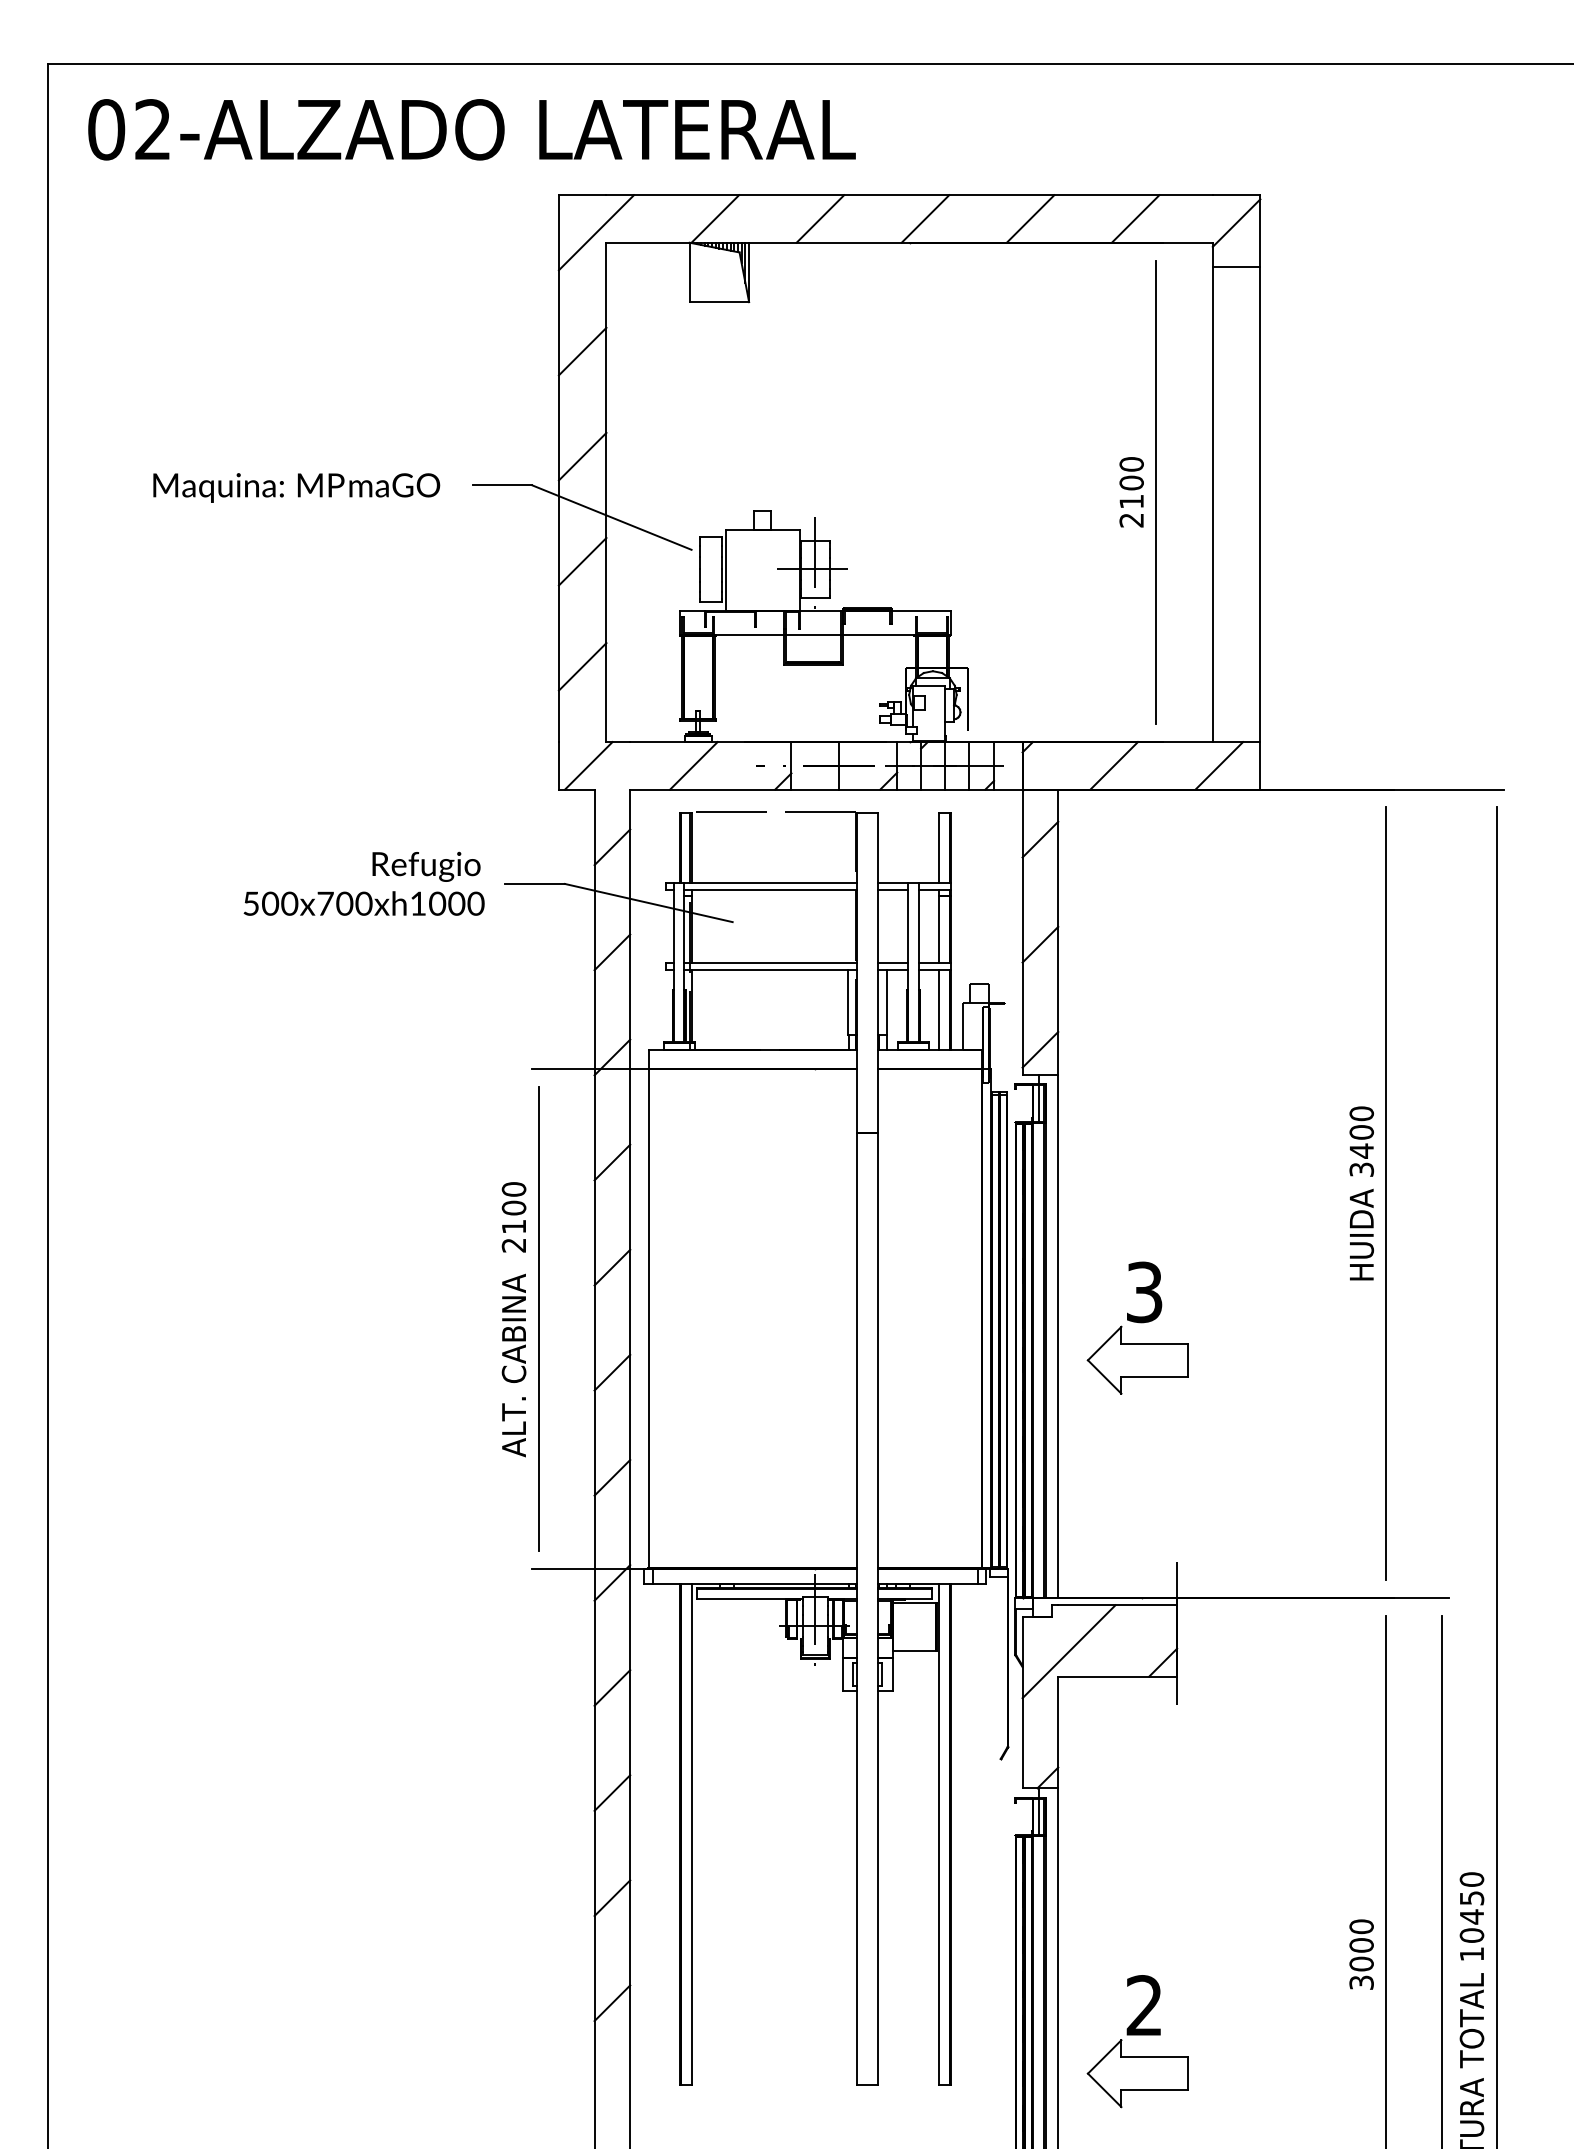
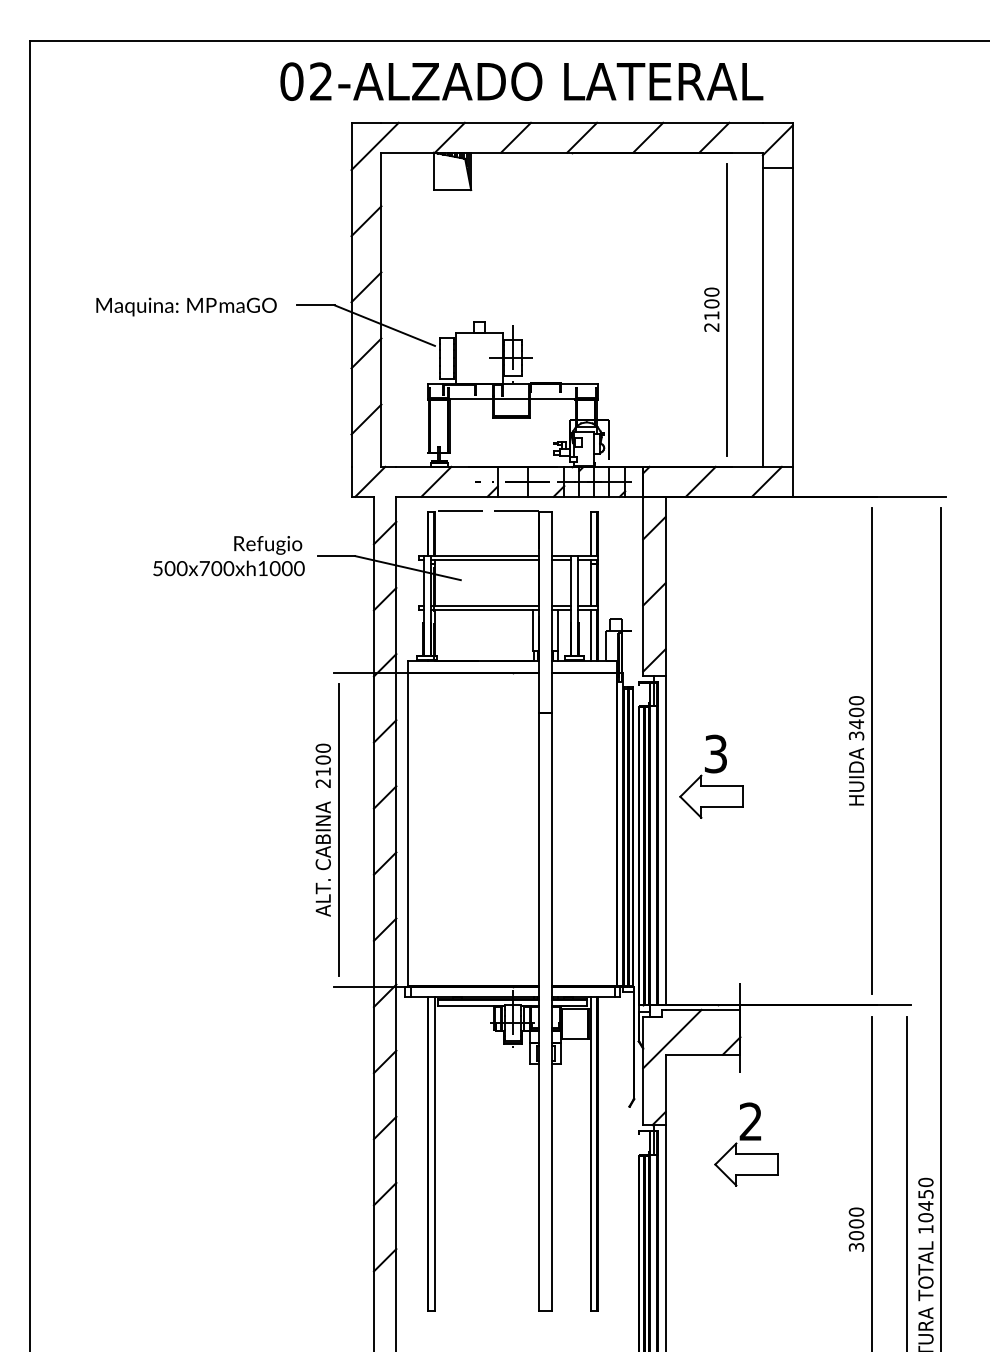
text: (471, 129) -> (521, 81), moved
part: (1137, 1328) -> (711, 776), moved
part: (1137, 2041) -> (746, 1144), moved

